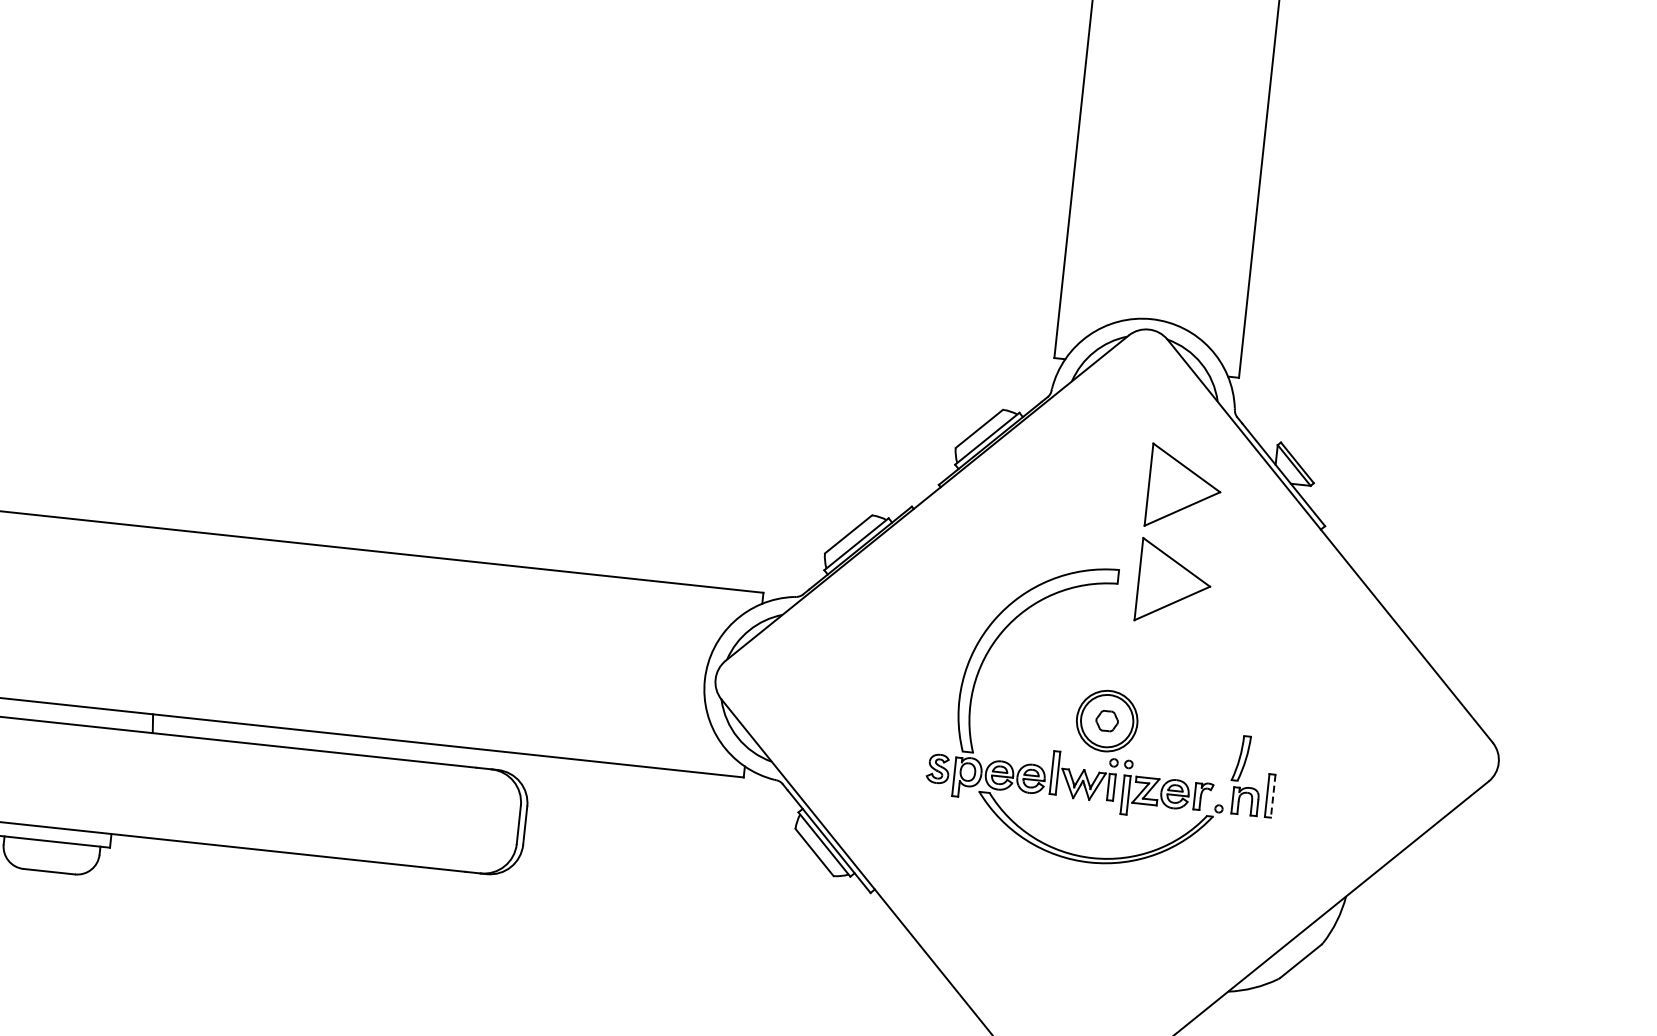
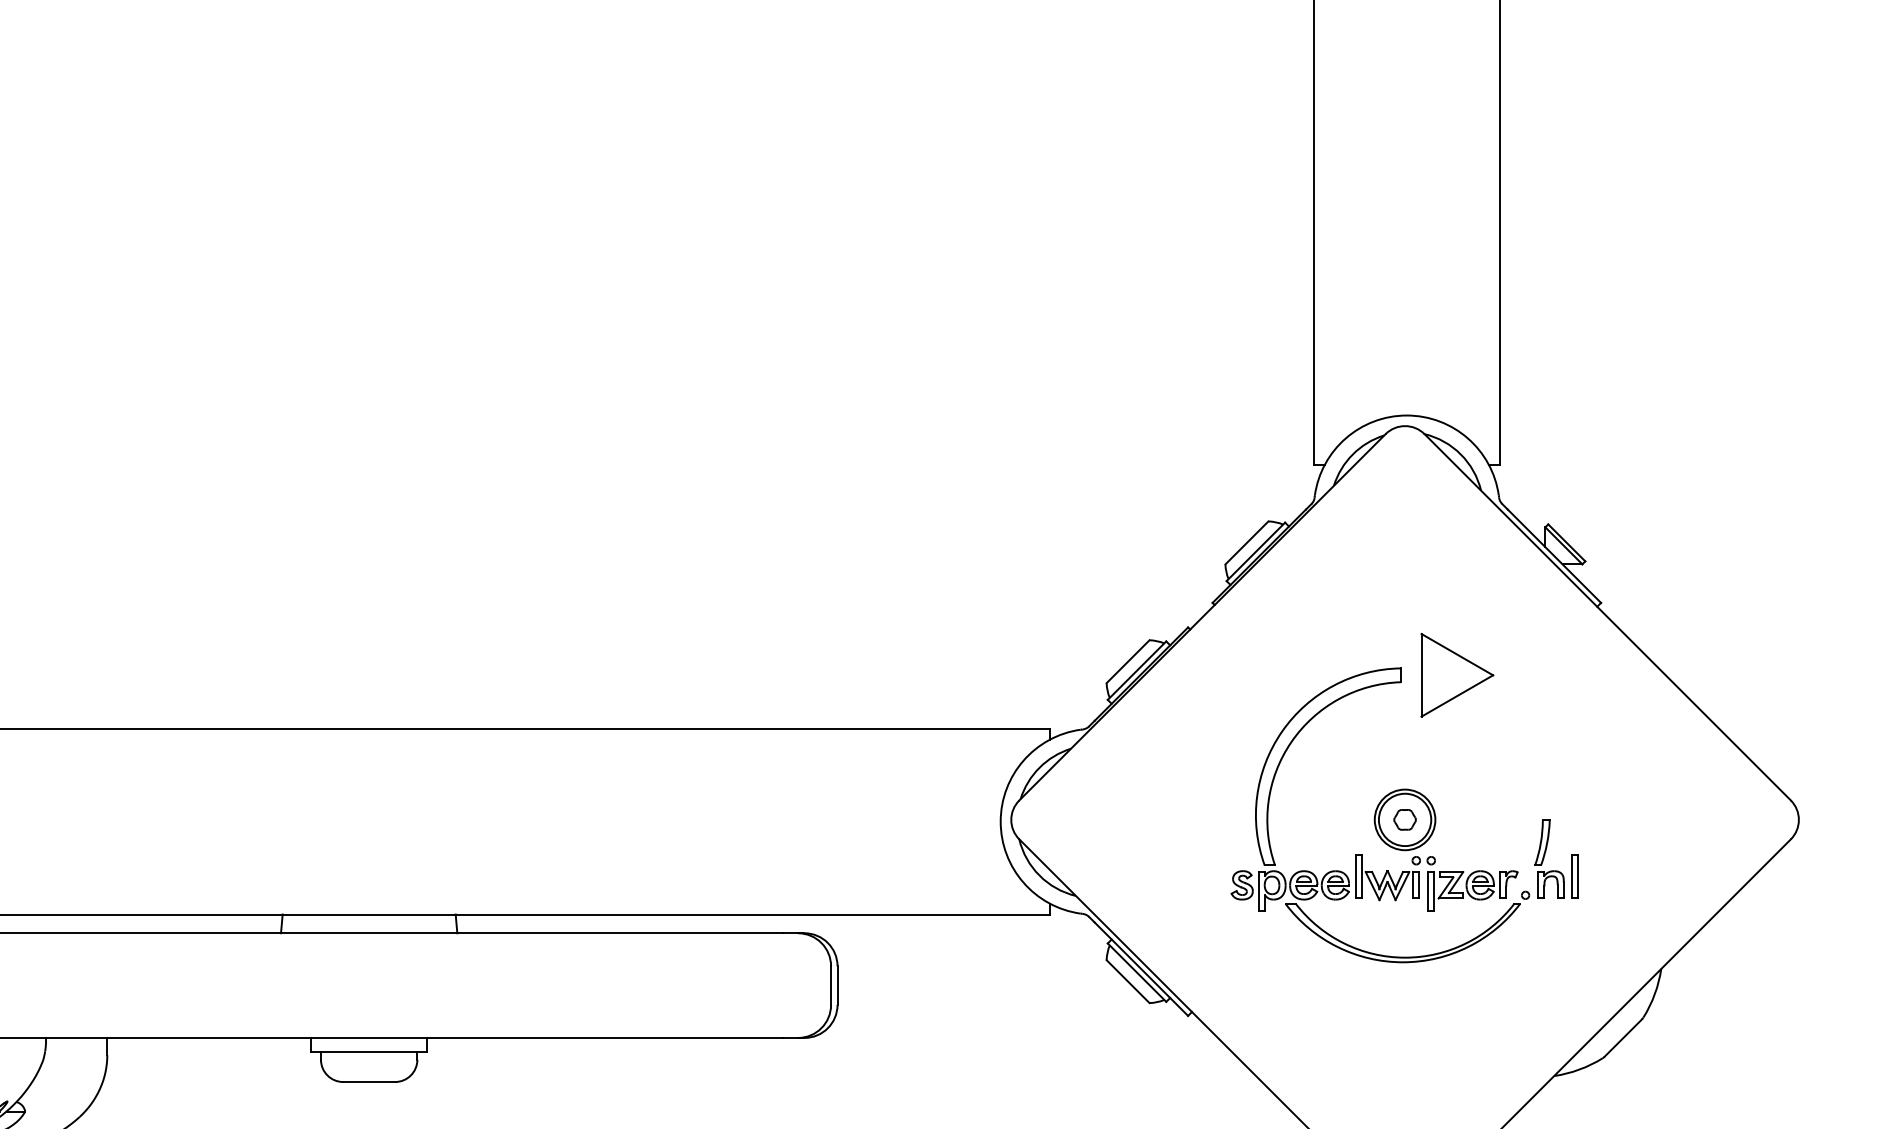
part: (1184, 488) -> (1457, 580), removed
line: (1273, 795) -> (1578, 876), dashed -> solid

